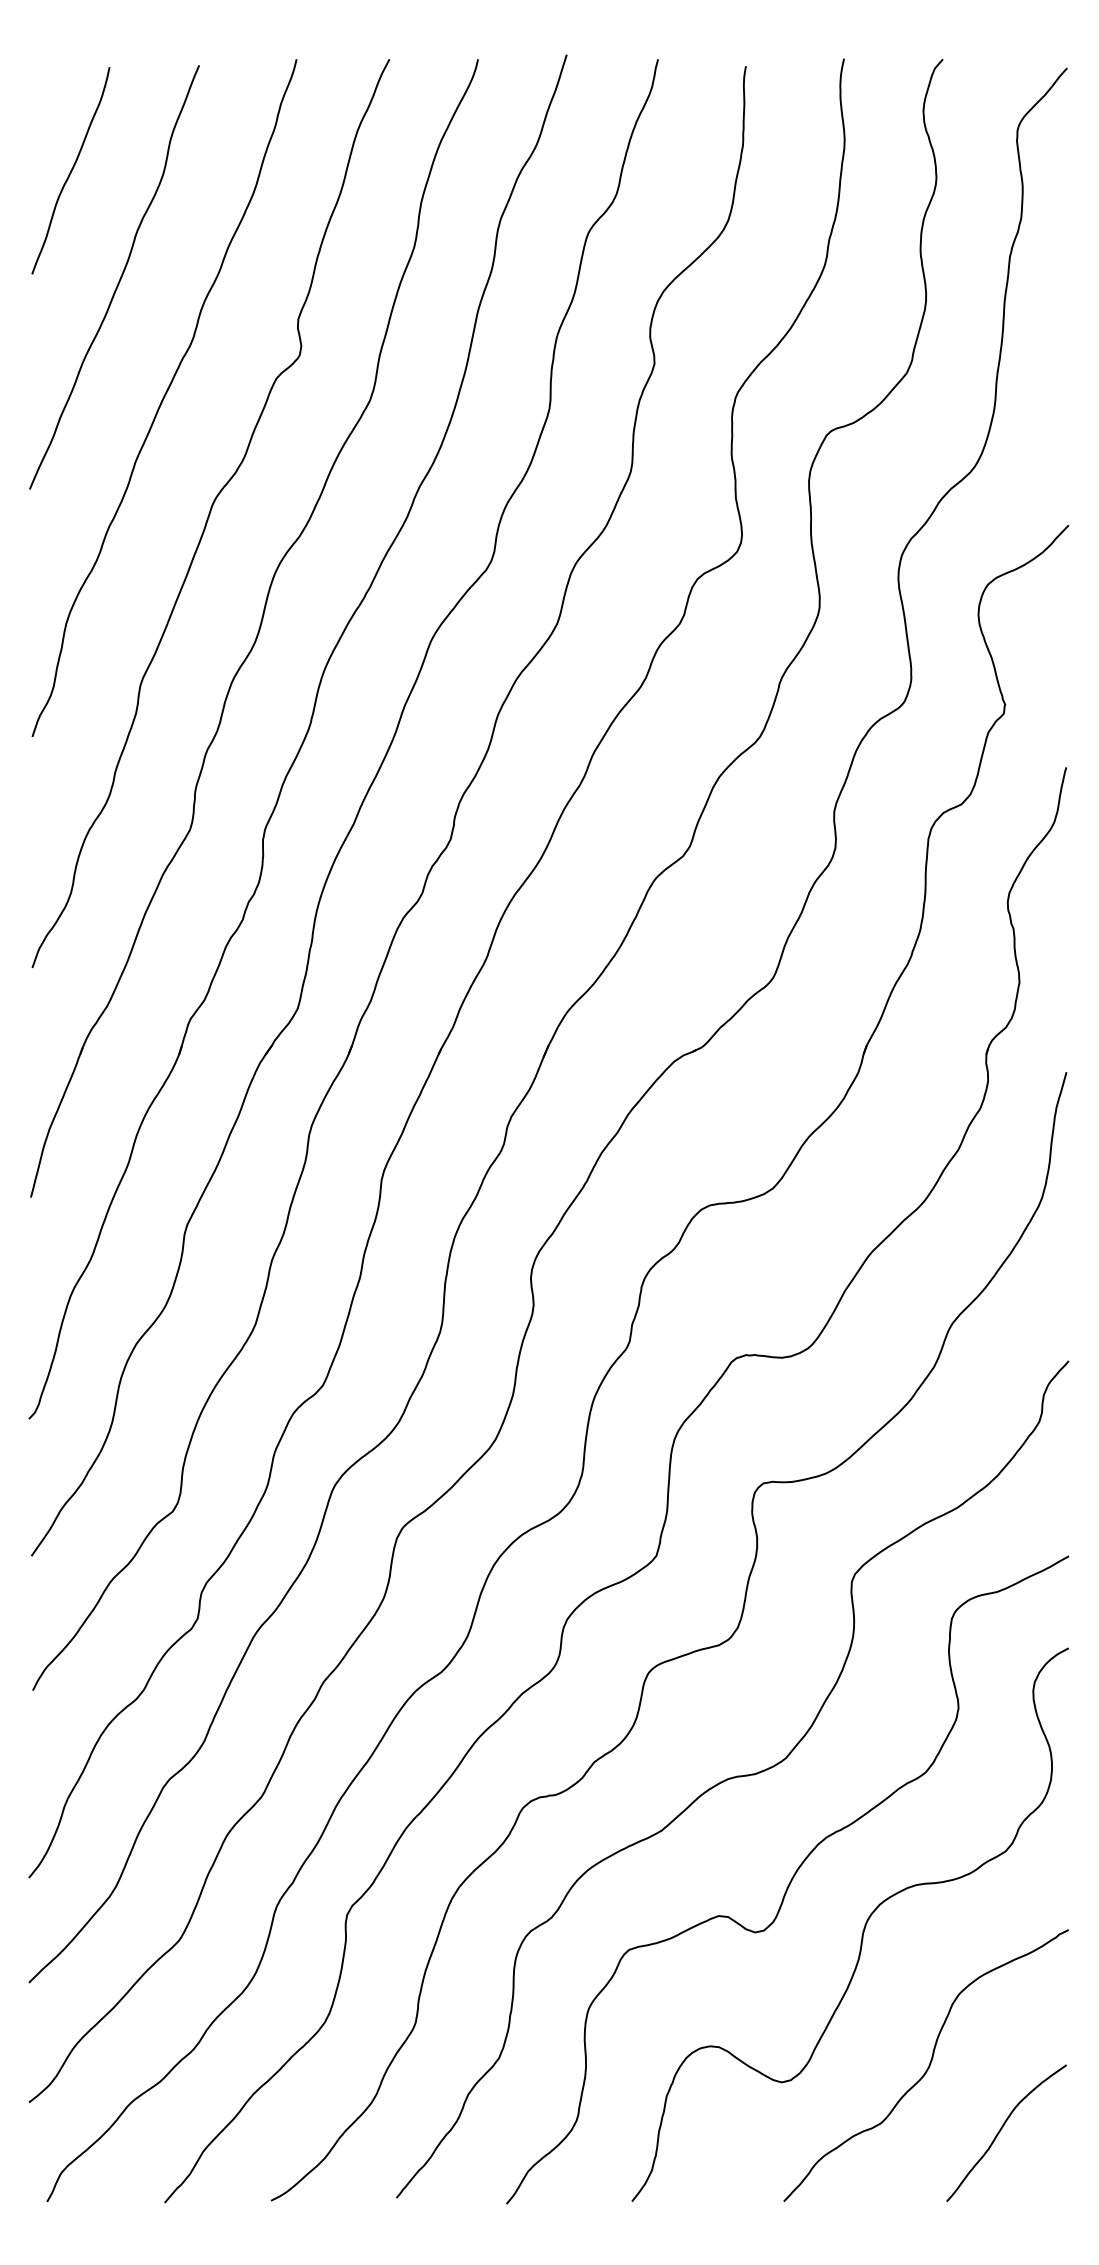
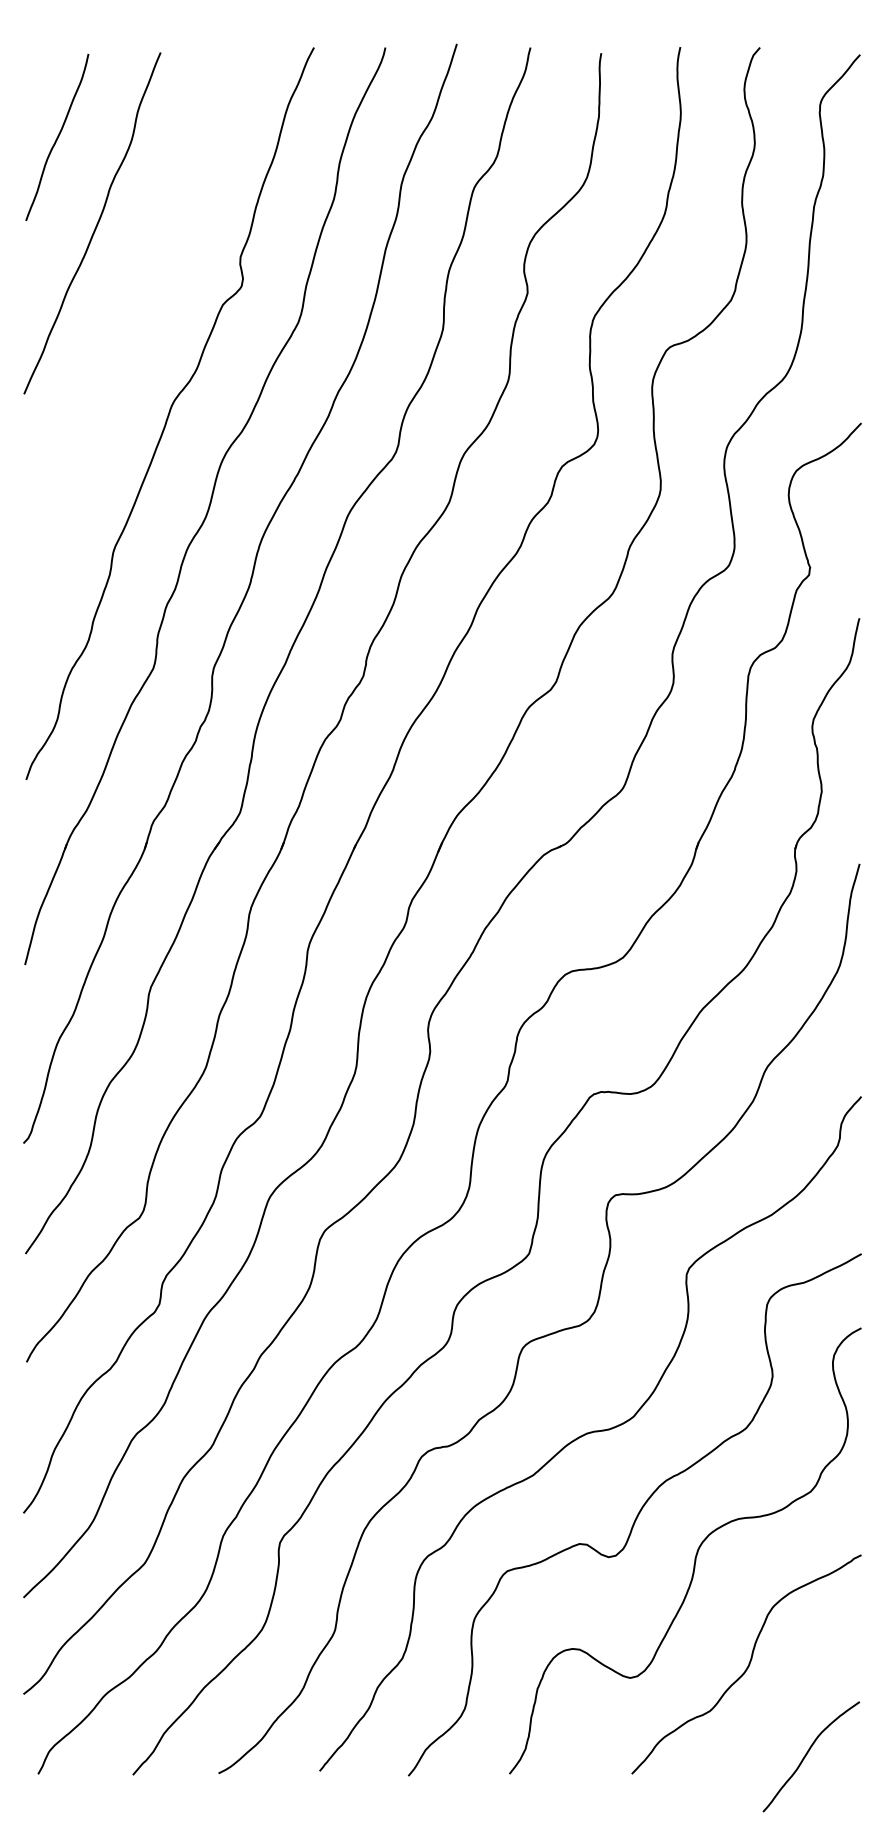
curve: (164, 397) -> (132, 320), removed
curve: (1001, 2130) -> (807, 1754), moved

